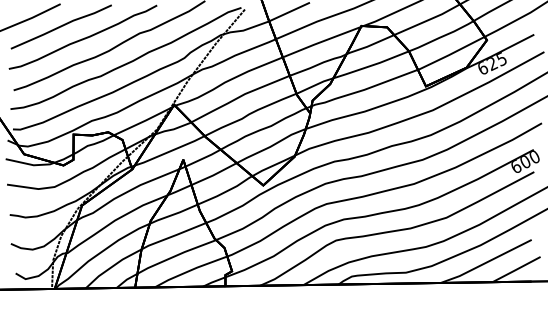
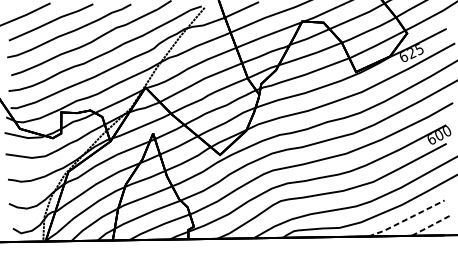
line: (486, 262) -> (406, 219), solid -> dashed
line: (515, 270) -> (431, 226), solid -> dashed

